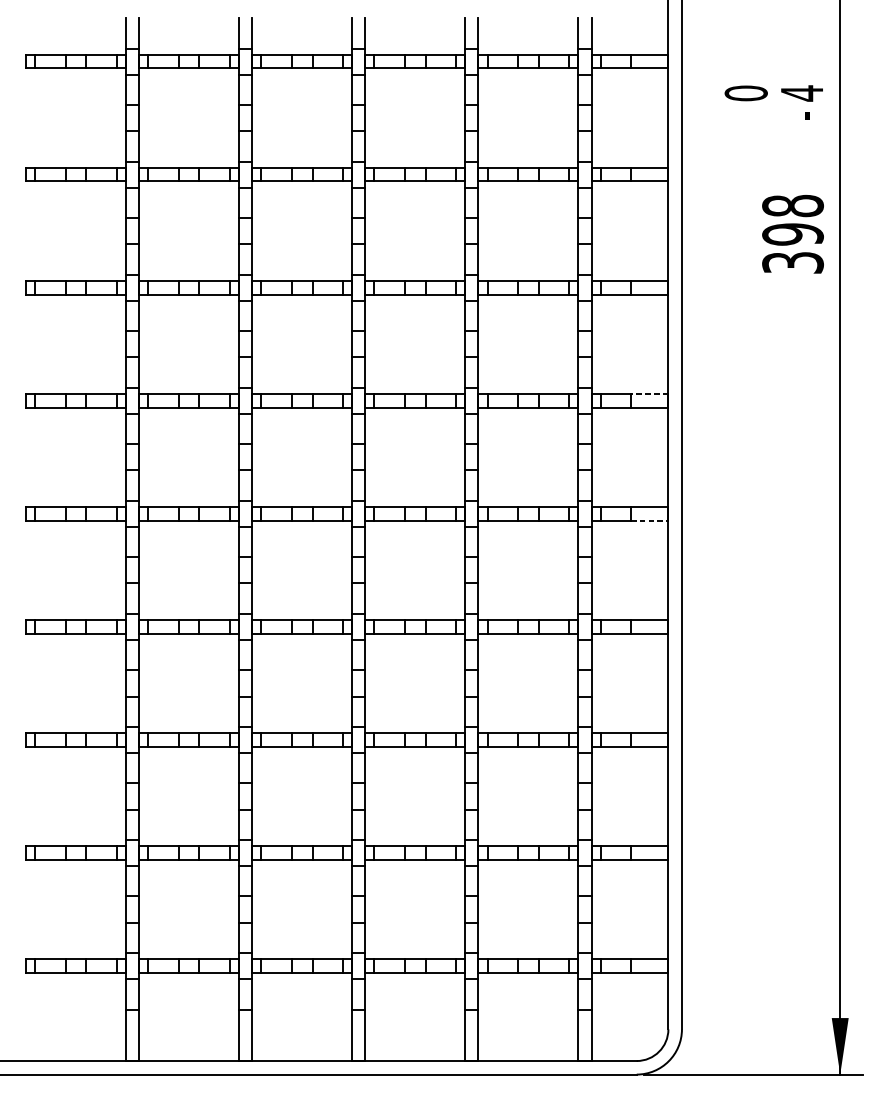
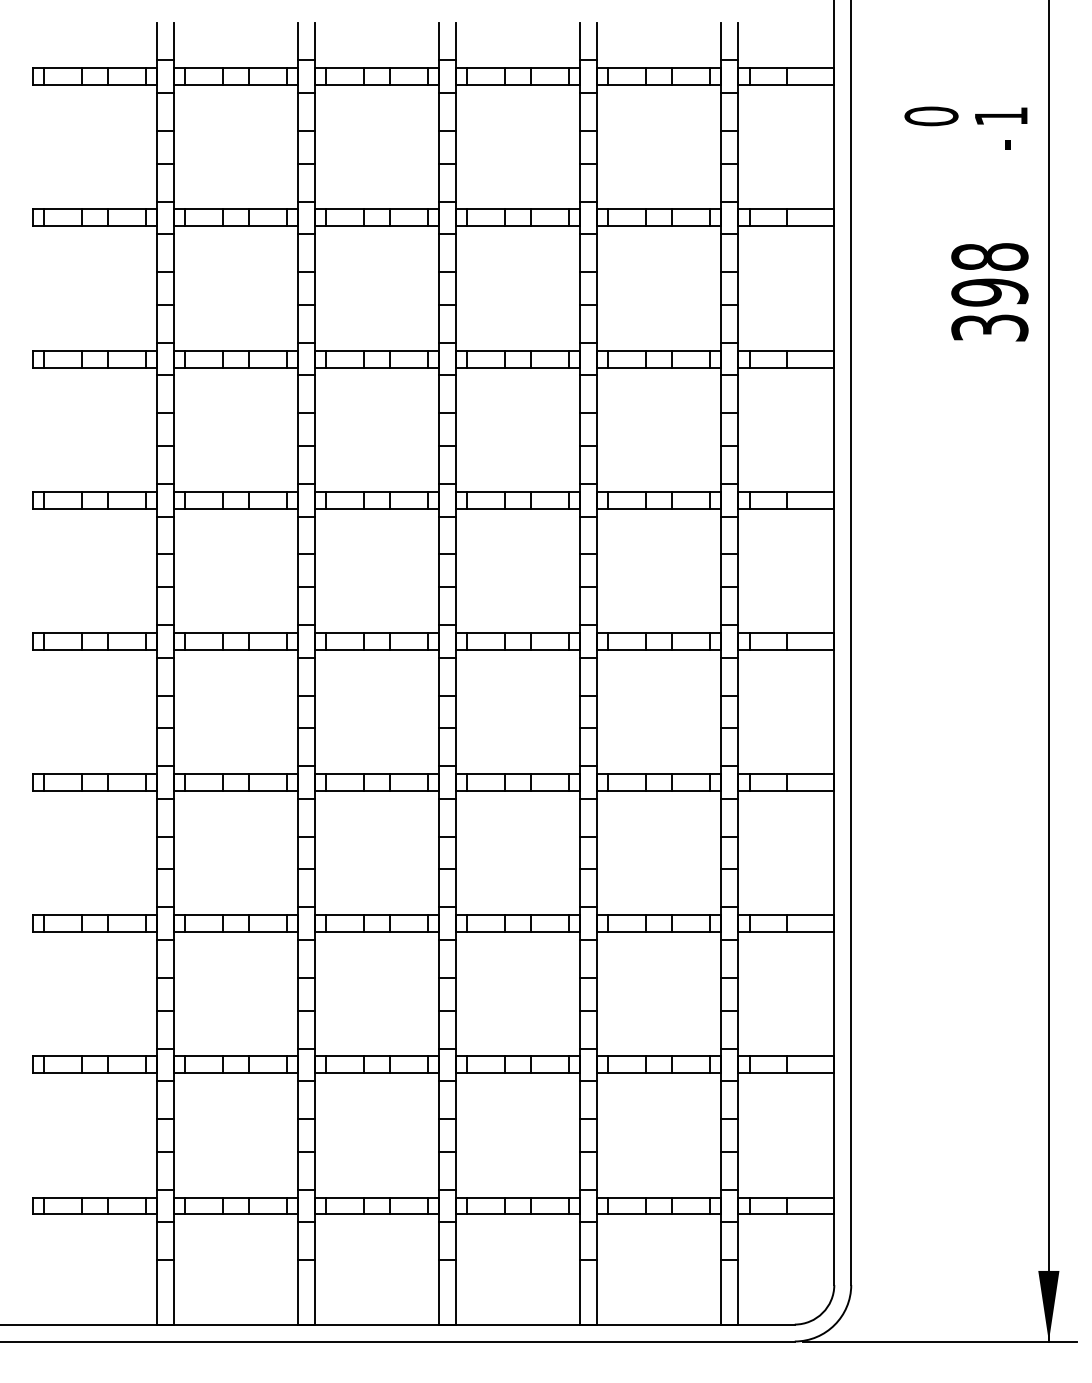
text: (802, 93) -> (1001, 116), 4 -> 1
line: (649, 393) -> (810, 491), dashed -> solid
line: (650, 520) -> (811, 649), dashed -> solid

